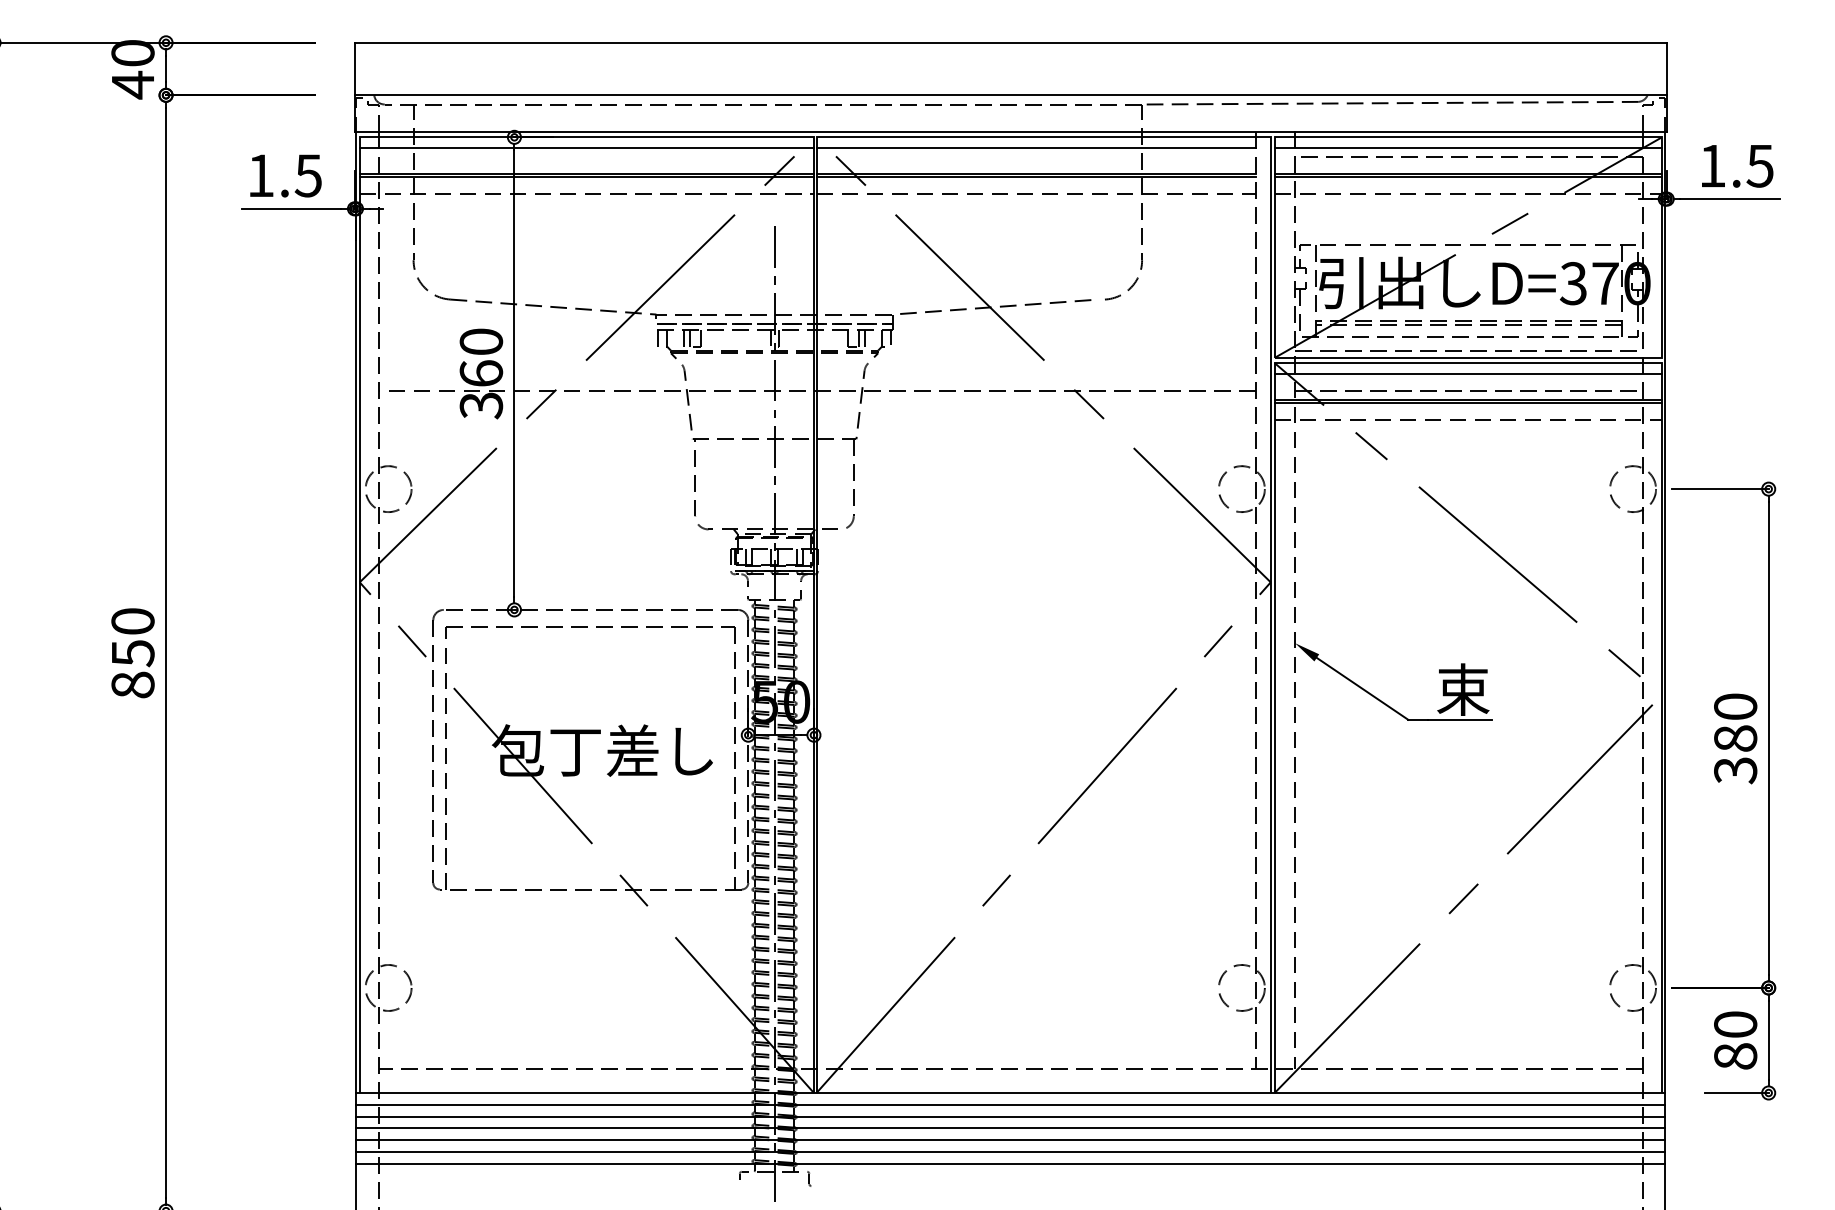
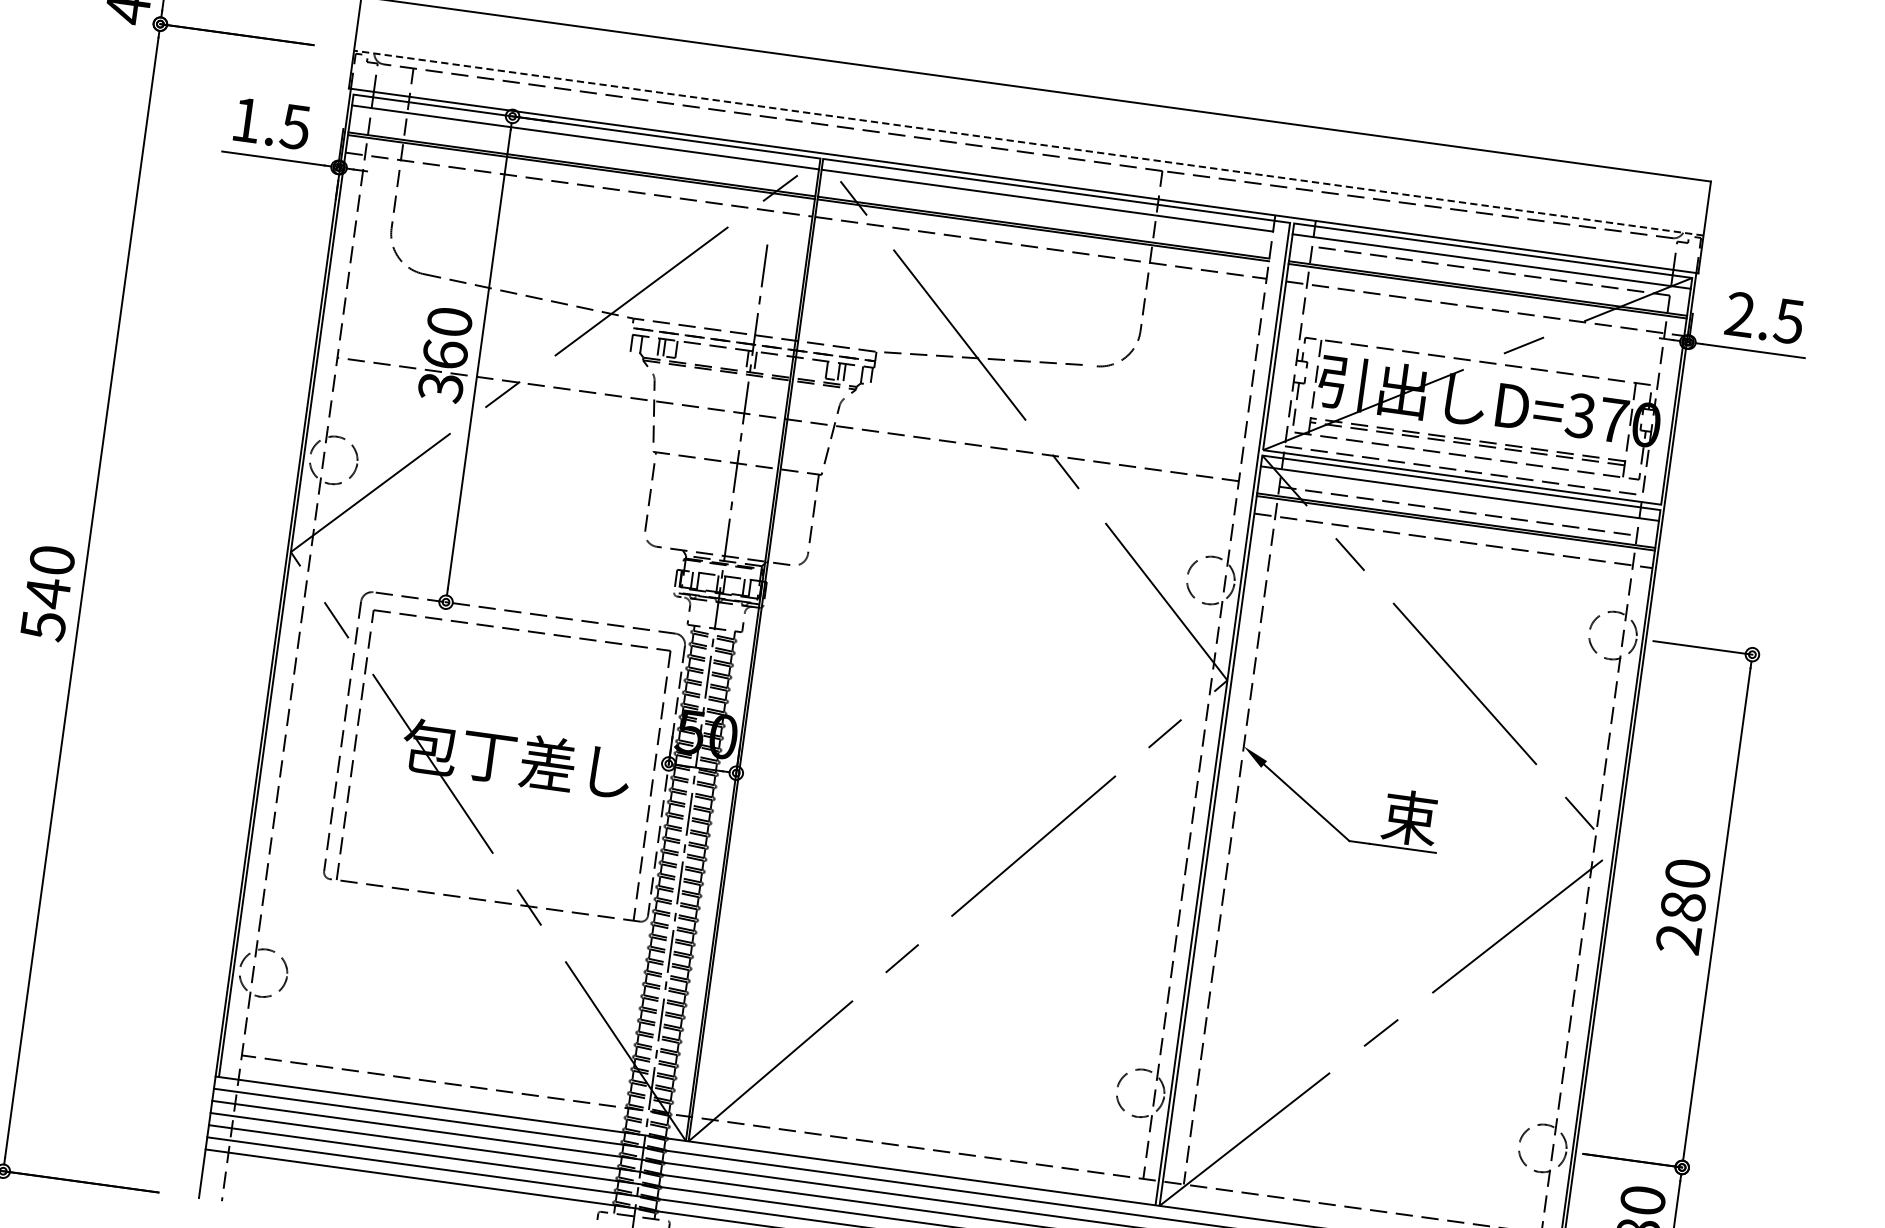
line: (1010, 95) -> (1028, 143), solid -> dashed
text: (1712, 165) -> (1740, 314), 1.5 -> 2.5
text: (132, 669) -> (45, 609), 850 -> 540
text: (1735, 770) -> (1678, 939), 380 -> 280

